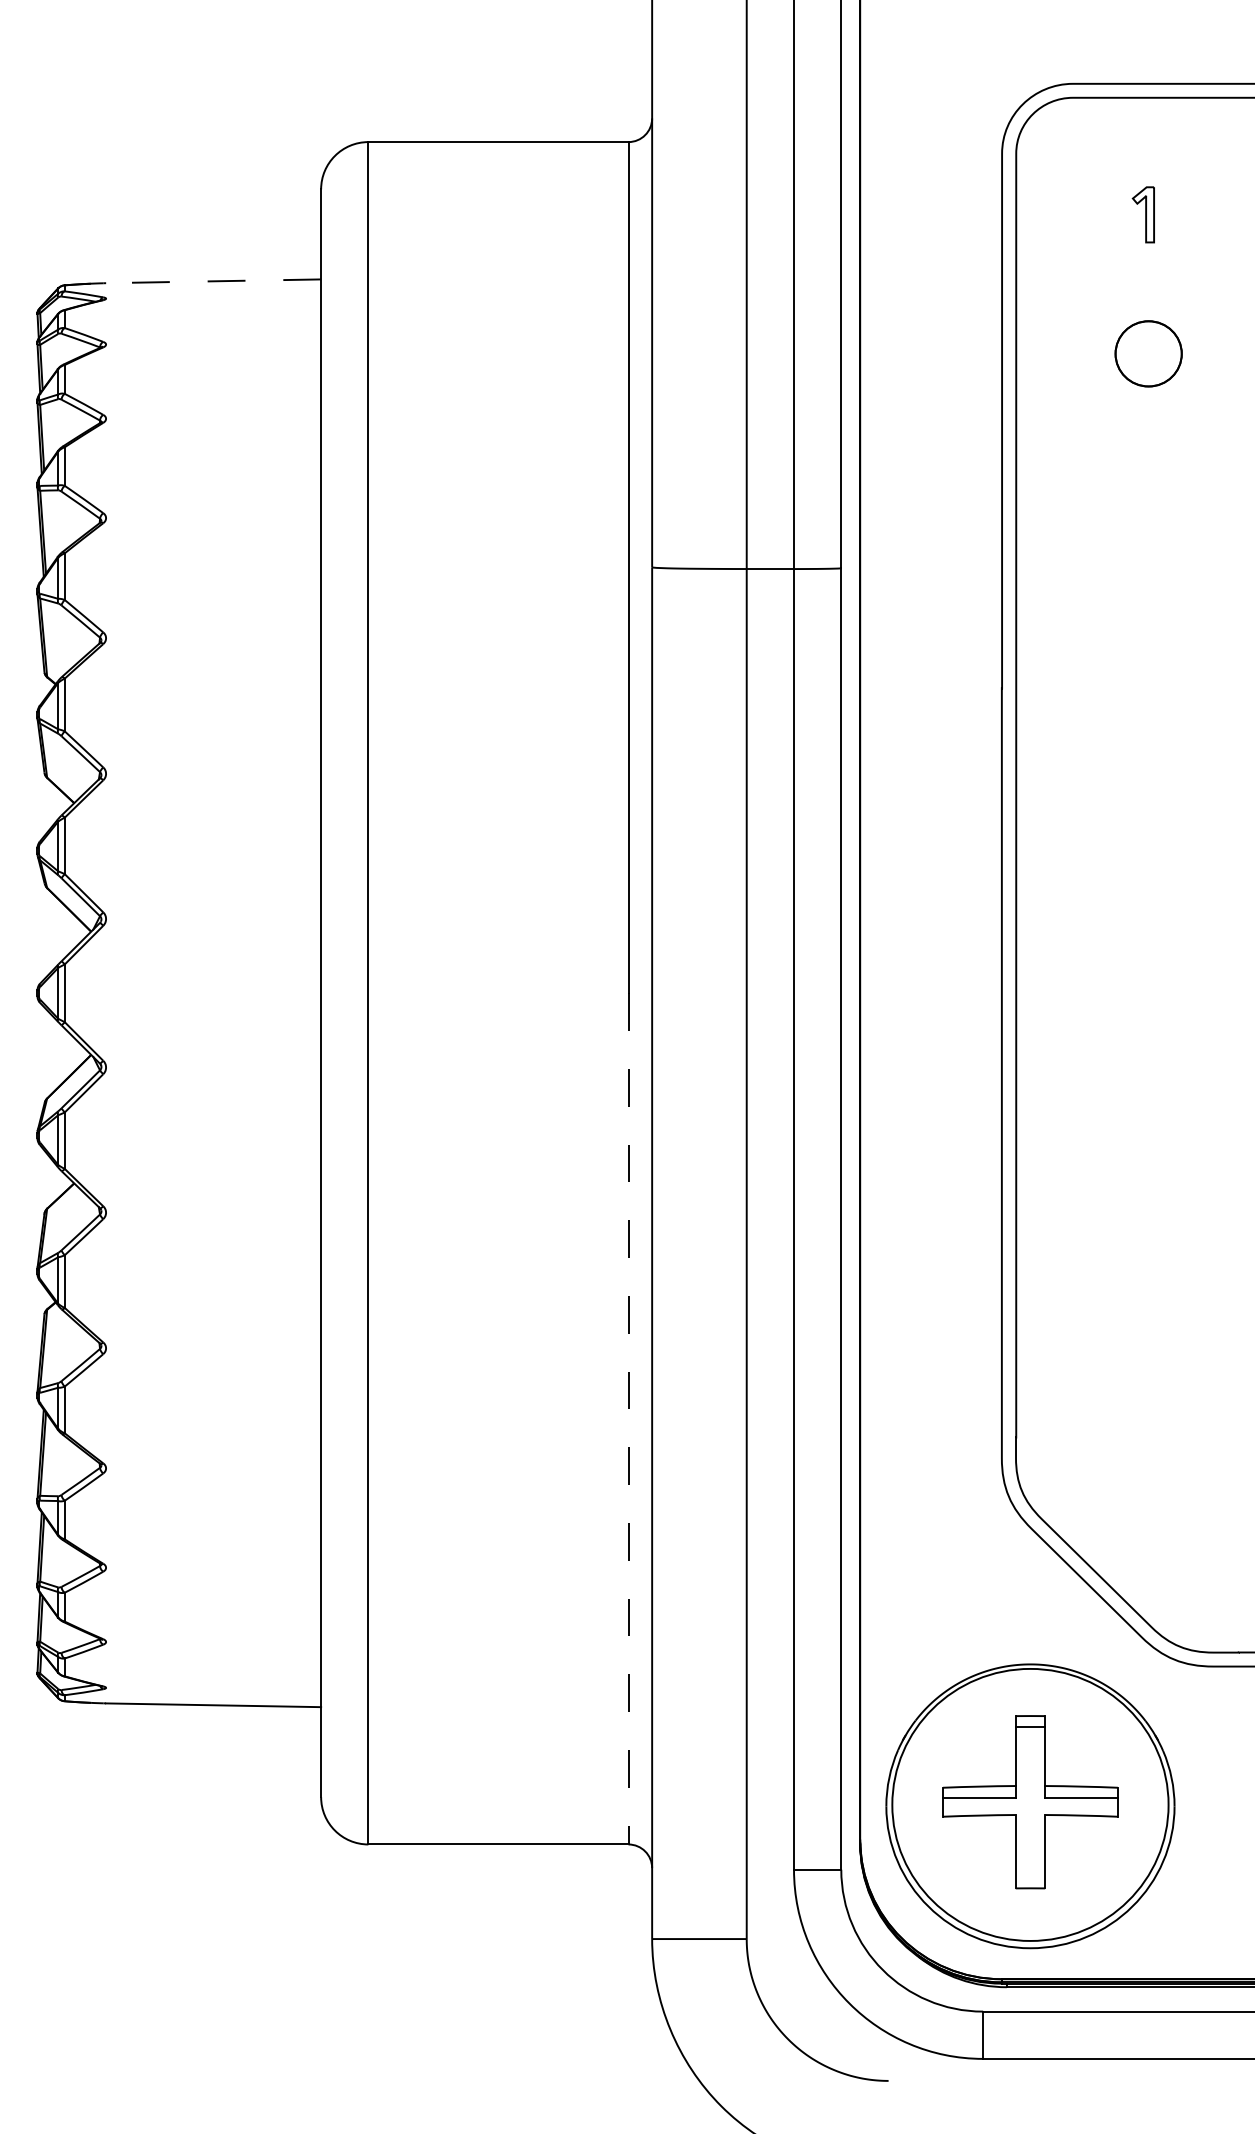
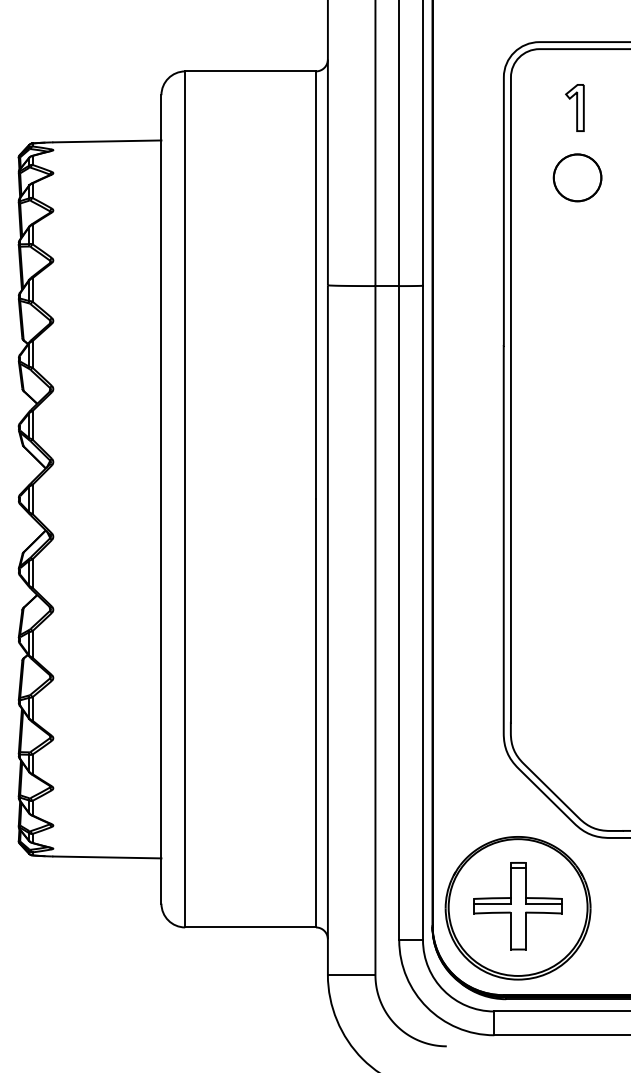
part: (1142, 213) -> (574, 107), size x1.67
line: (211, 281) -> (106, 141), dashed -> solid
part: (1148, 353) -> (577, 177), size x1.43
line: (629, 1418) -> (316, 713), dashed -> solid

